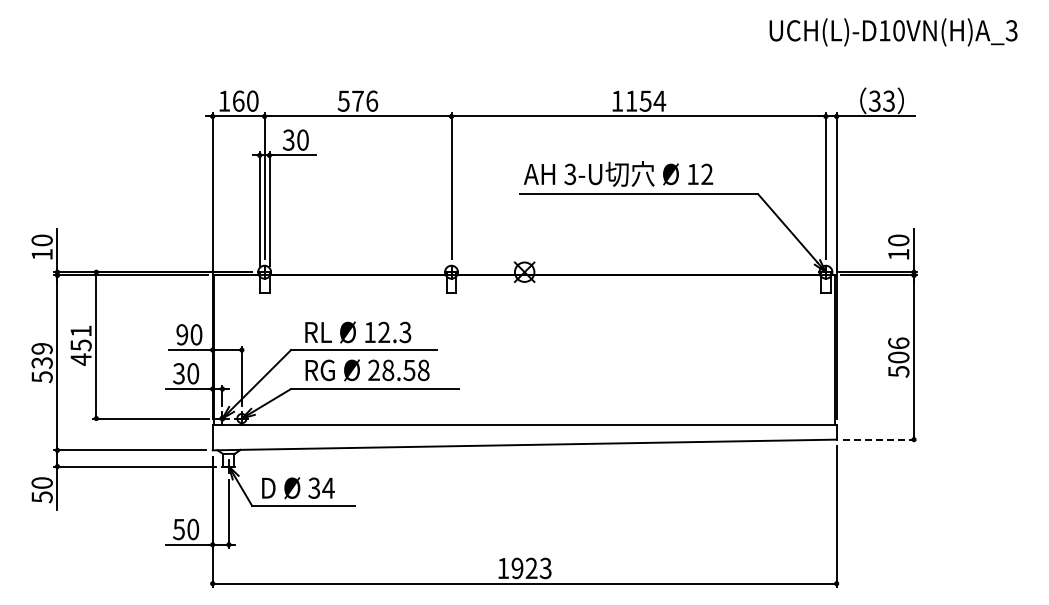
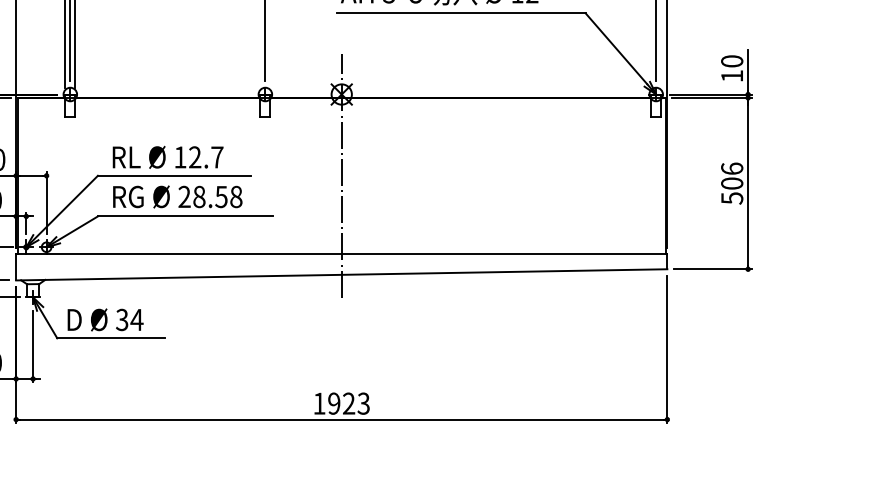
text: (405, 332) -> (217, 157), 12.3 -> 12.7
line: (524, 349) -> (341, 175), added
line: (880, 439) -> (713, 269), dashed -> solid

